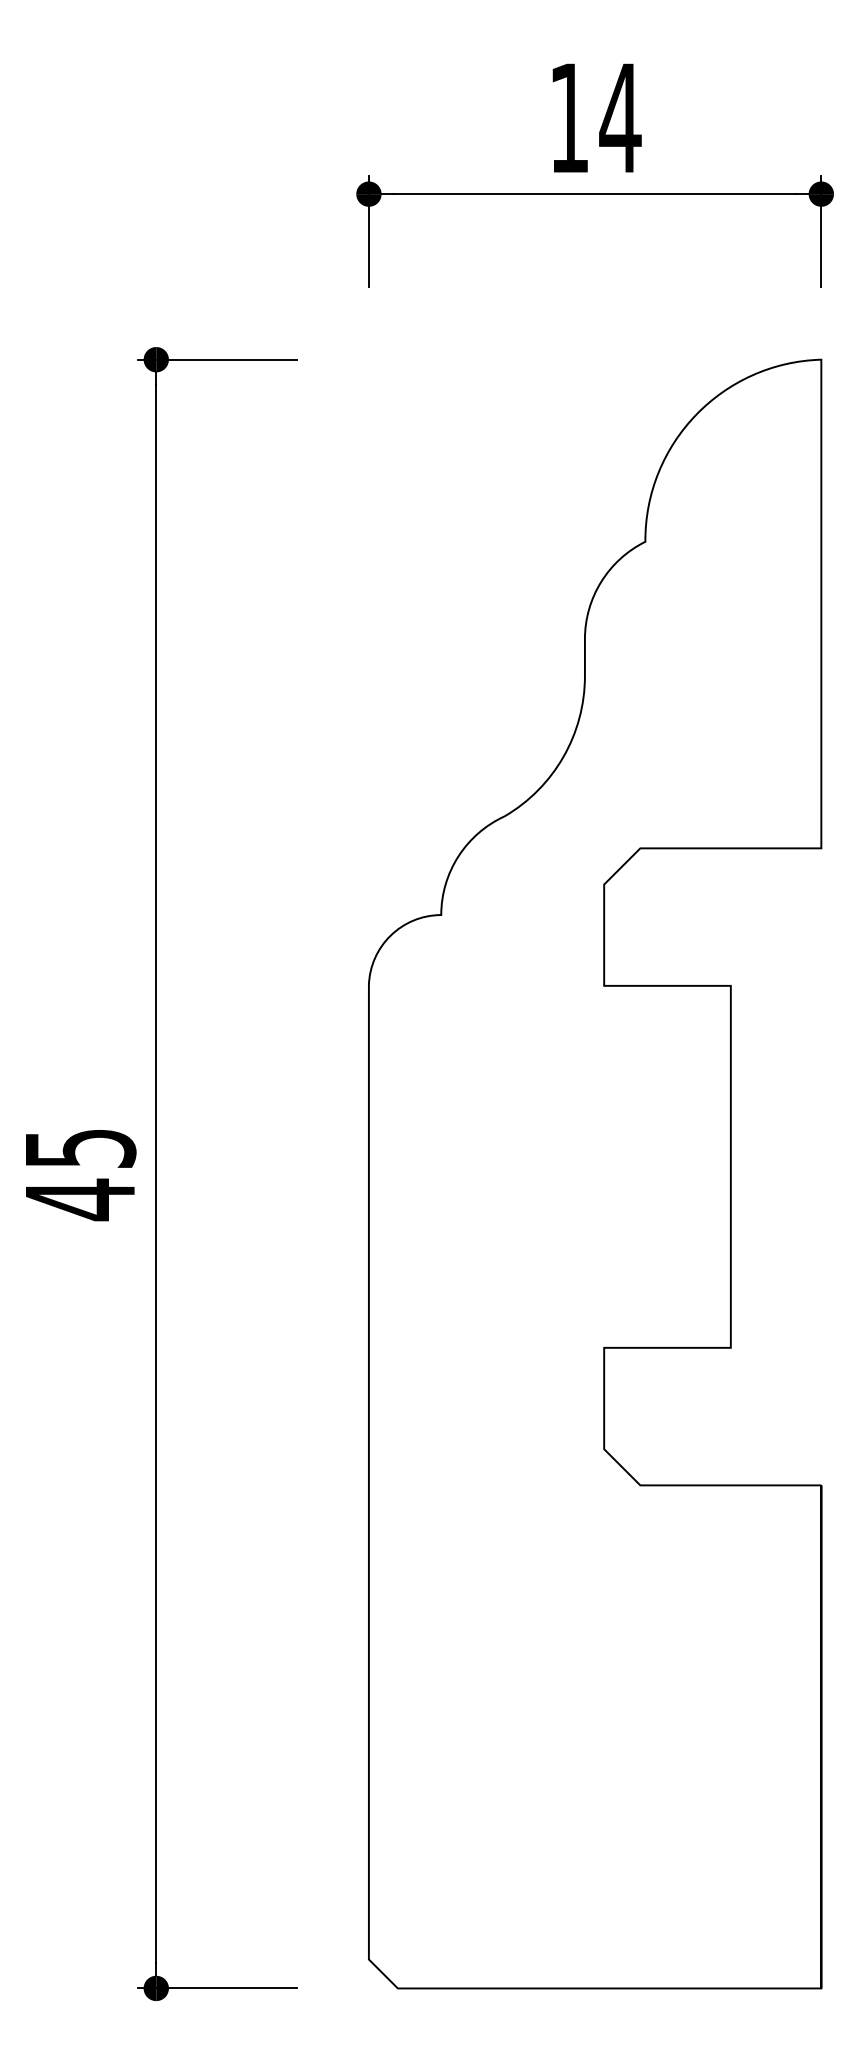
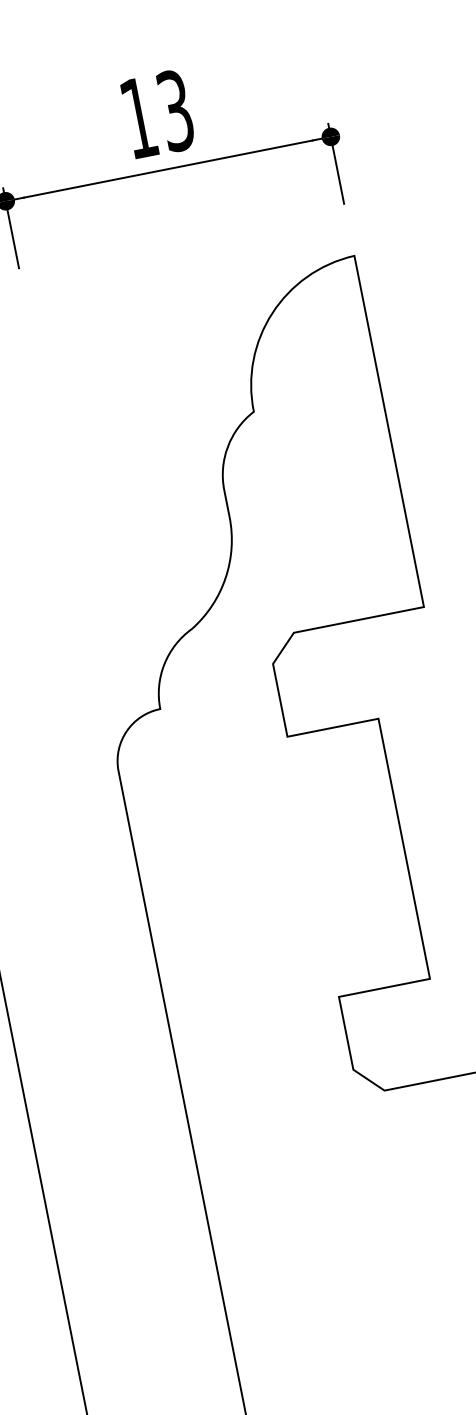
text: (620, 117) -> (175, 110), 14 -> 13

